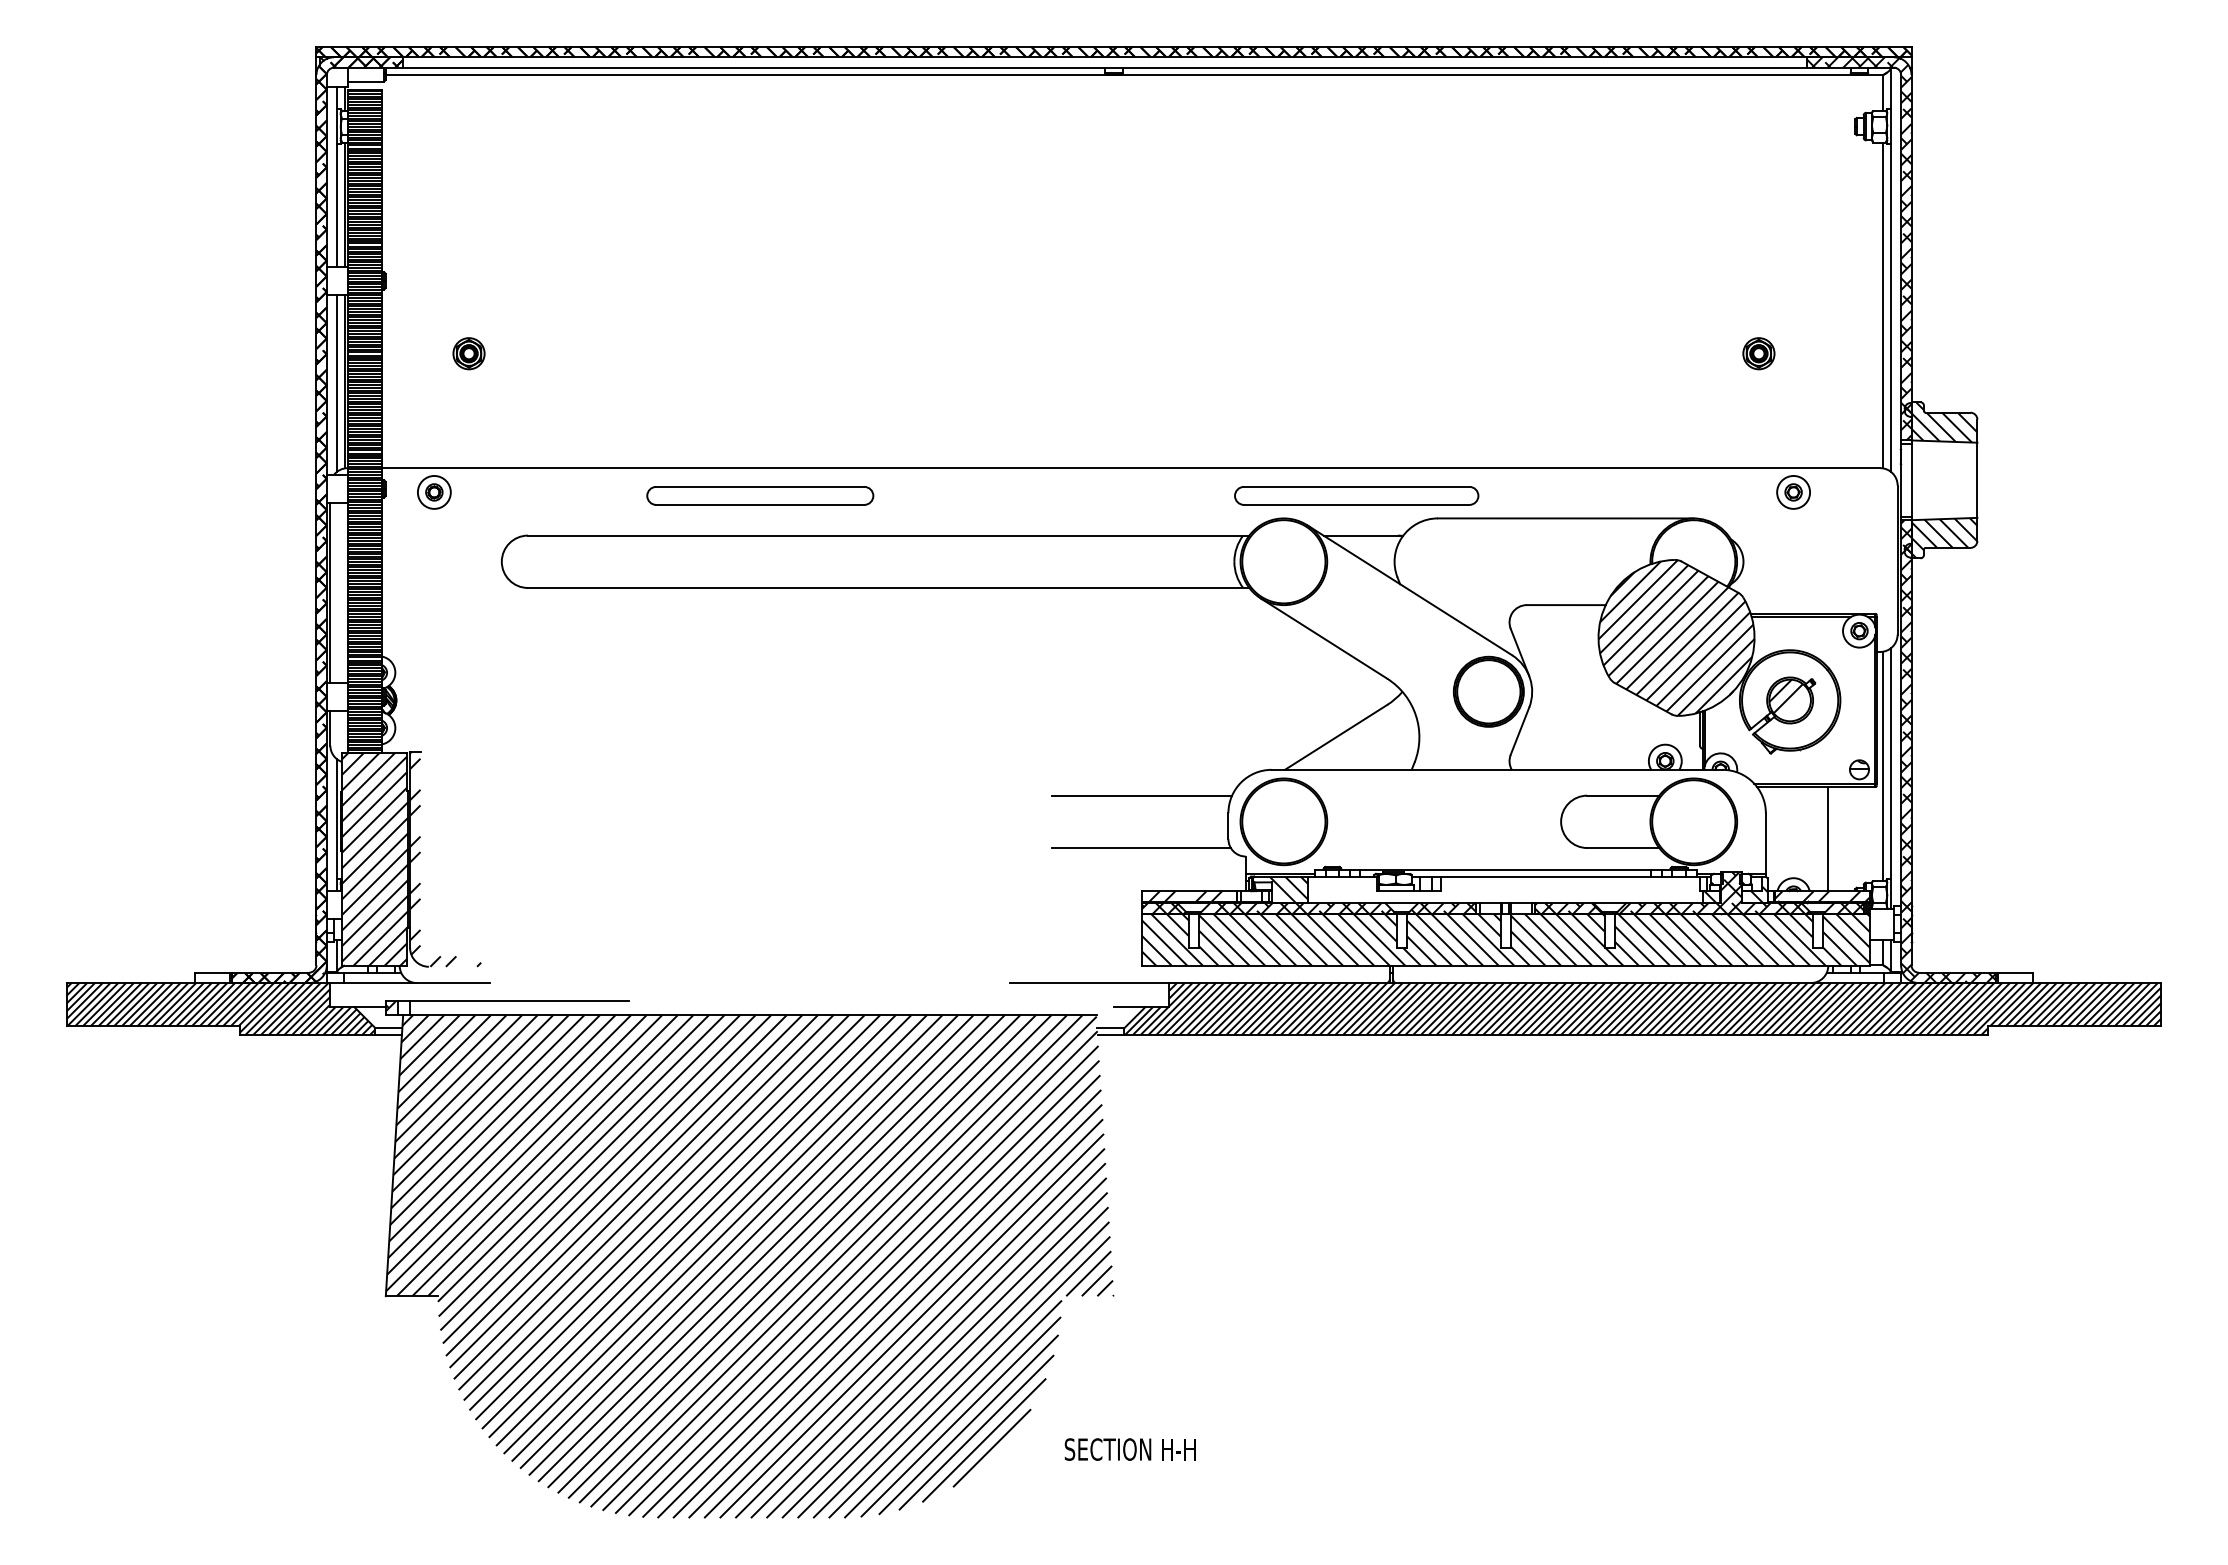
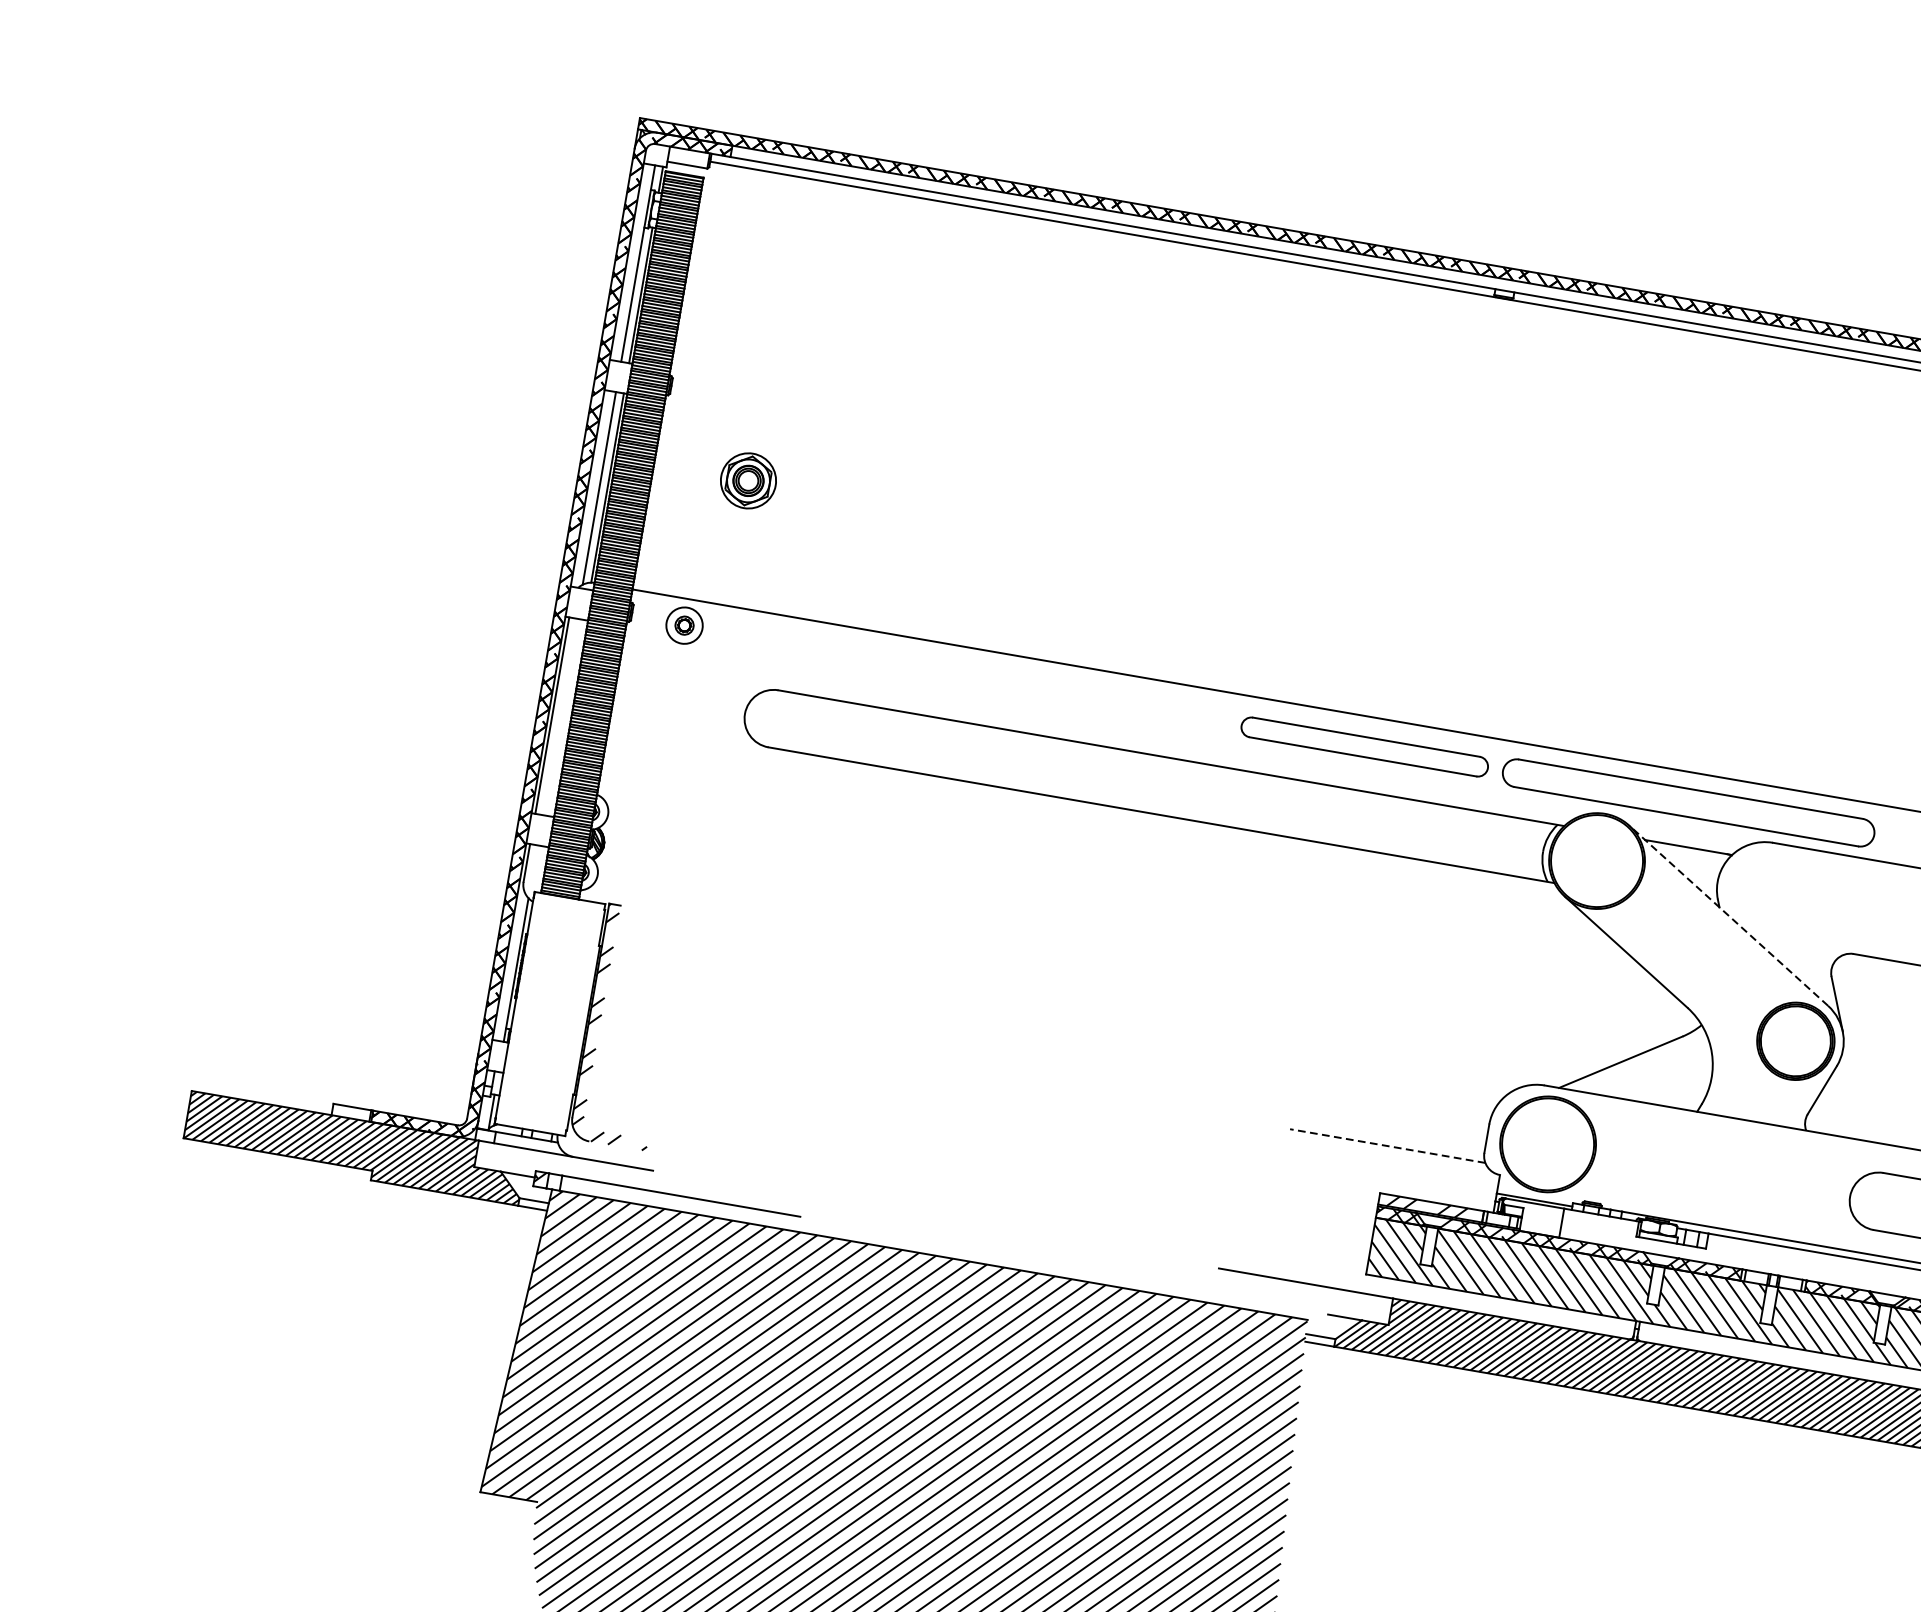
part: (468, 353) -> (747, 480), size x1.6
part: (760, 495) -> (1365, 746), moved
part: (1356, 495) -> (1688, 802), size x1.4
line: (1409, 589) -> (1728, 914), solid -> dashed
line: (1141, 795) -> (1397, 1088), removed
line: (1141, 848) -> (1387, 1146), solid -> dashed
hatch: (374, 858) -> (550, 1013), removed
hatch: (1288, 889) -> (1540, 1218), removed

